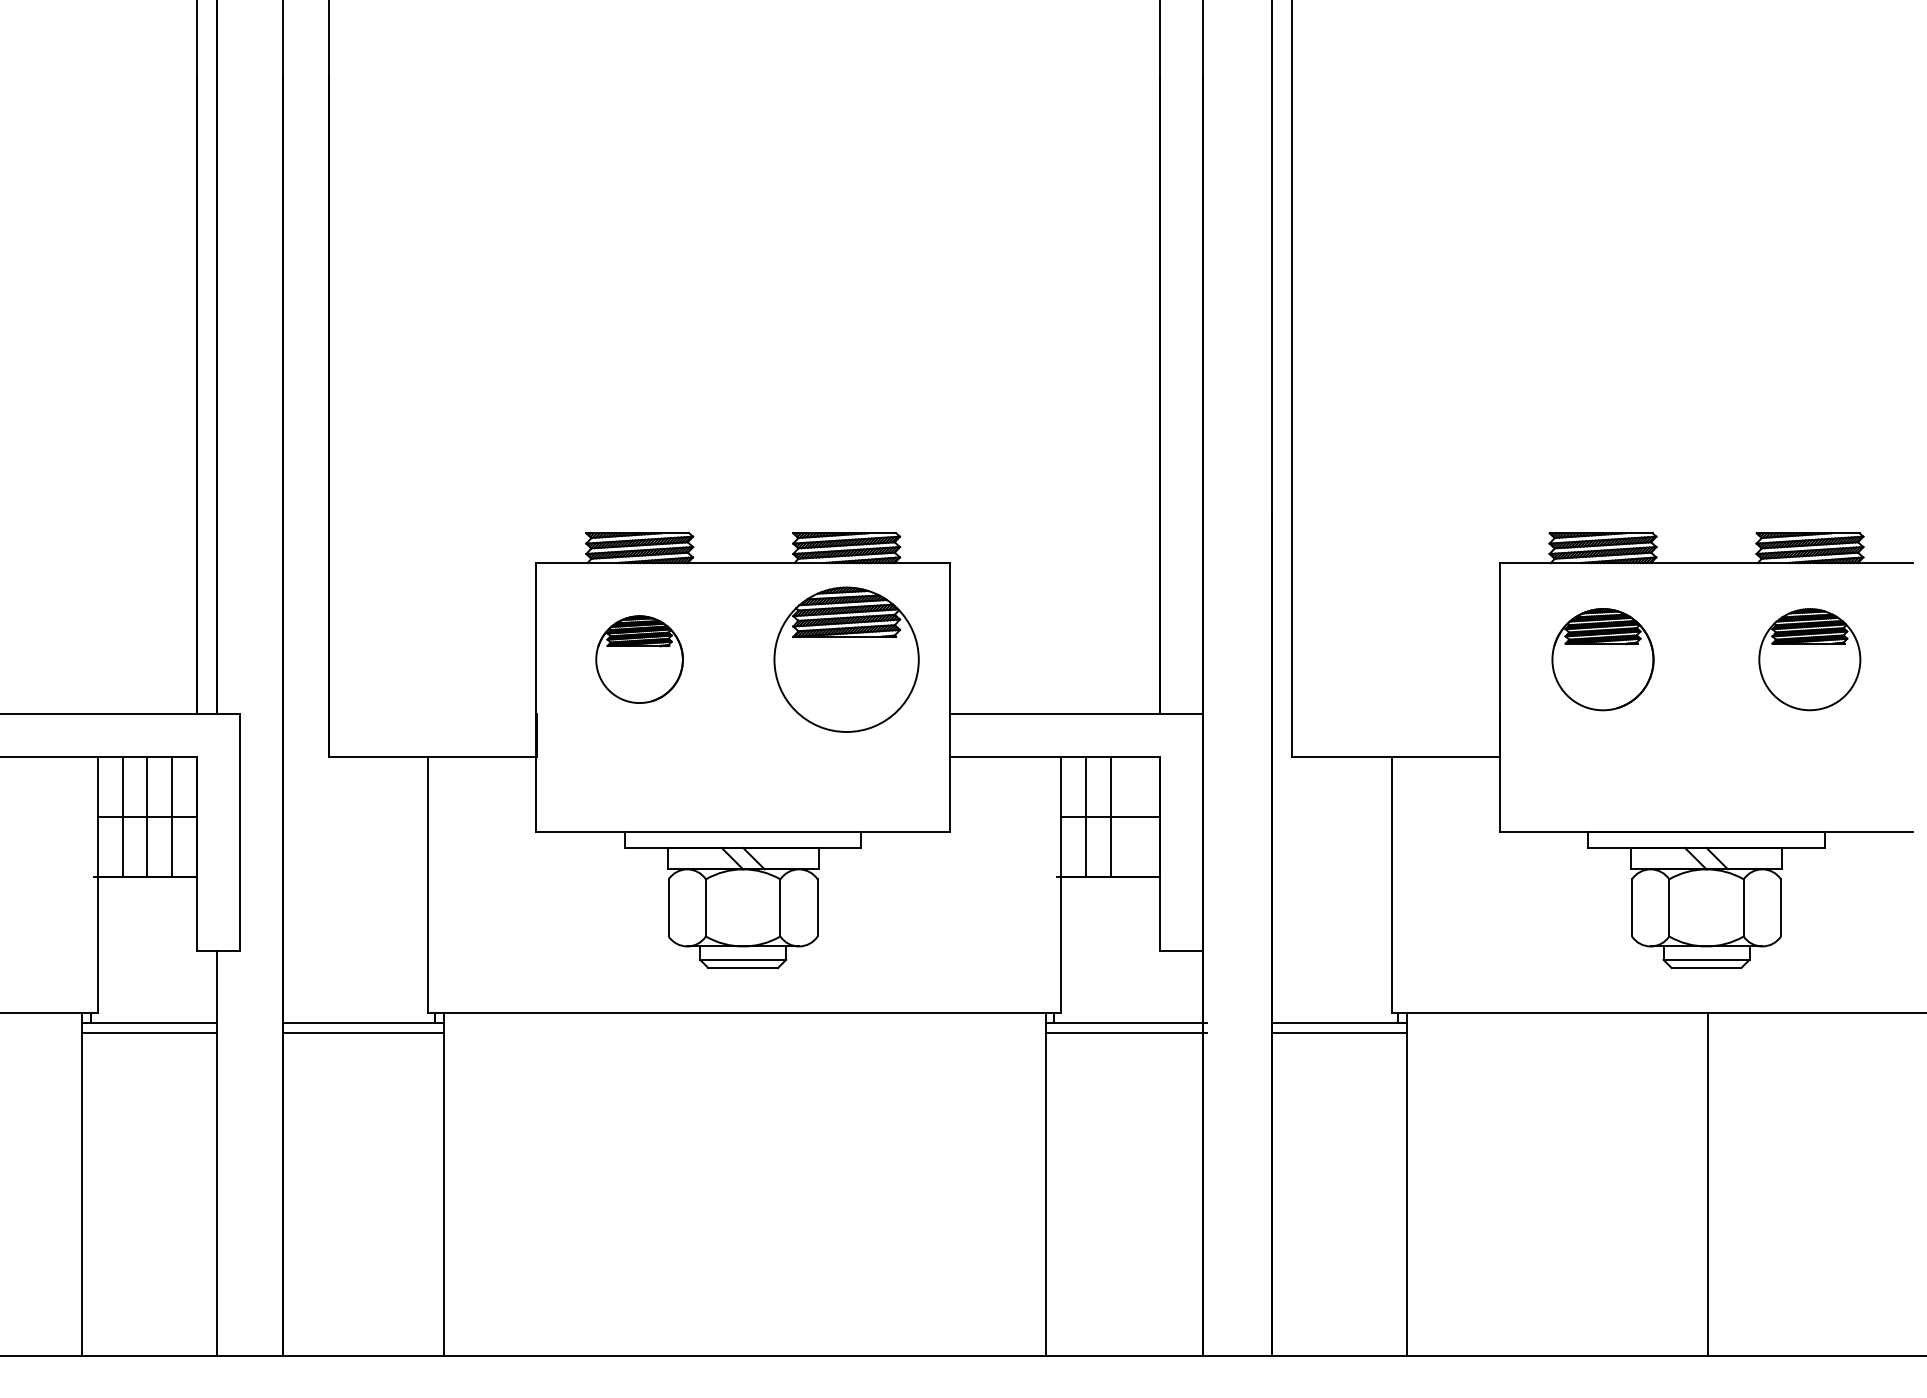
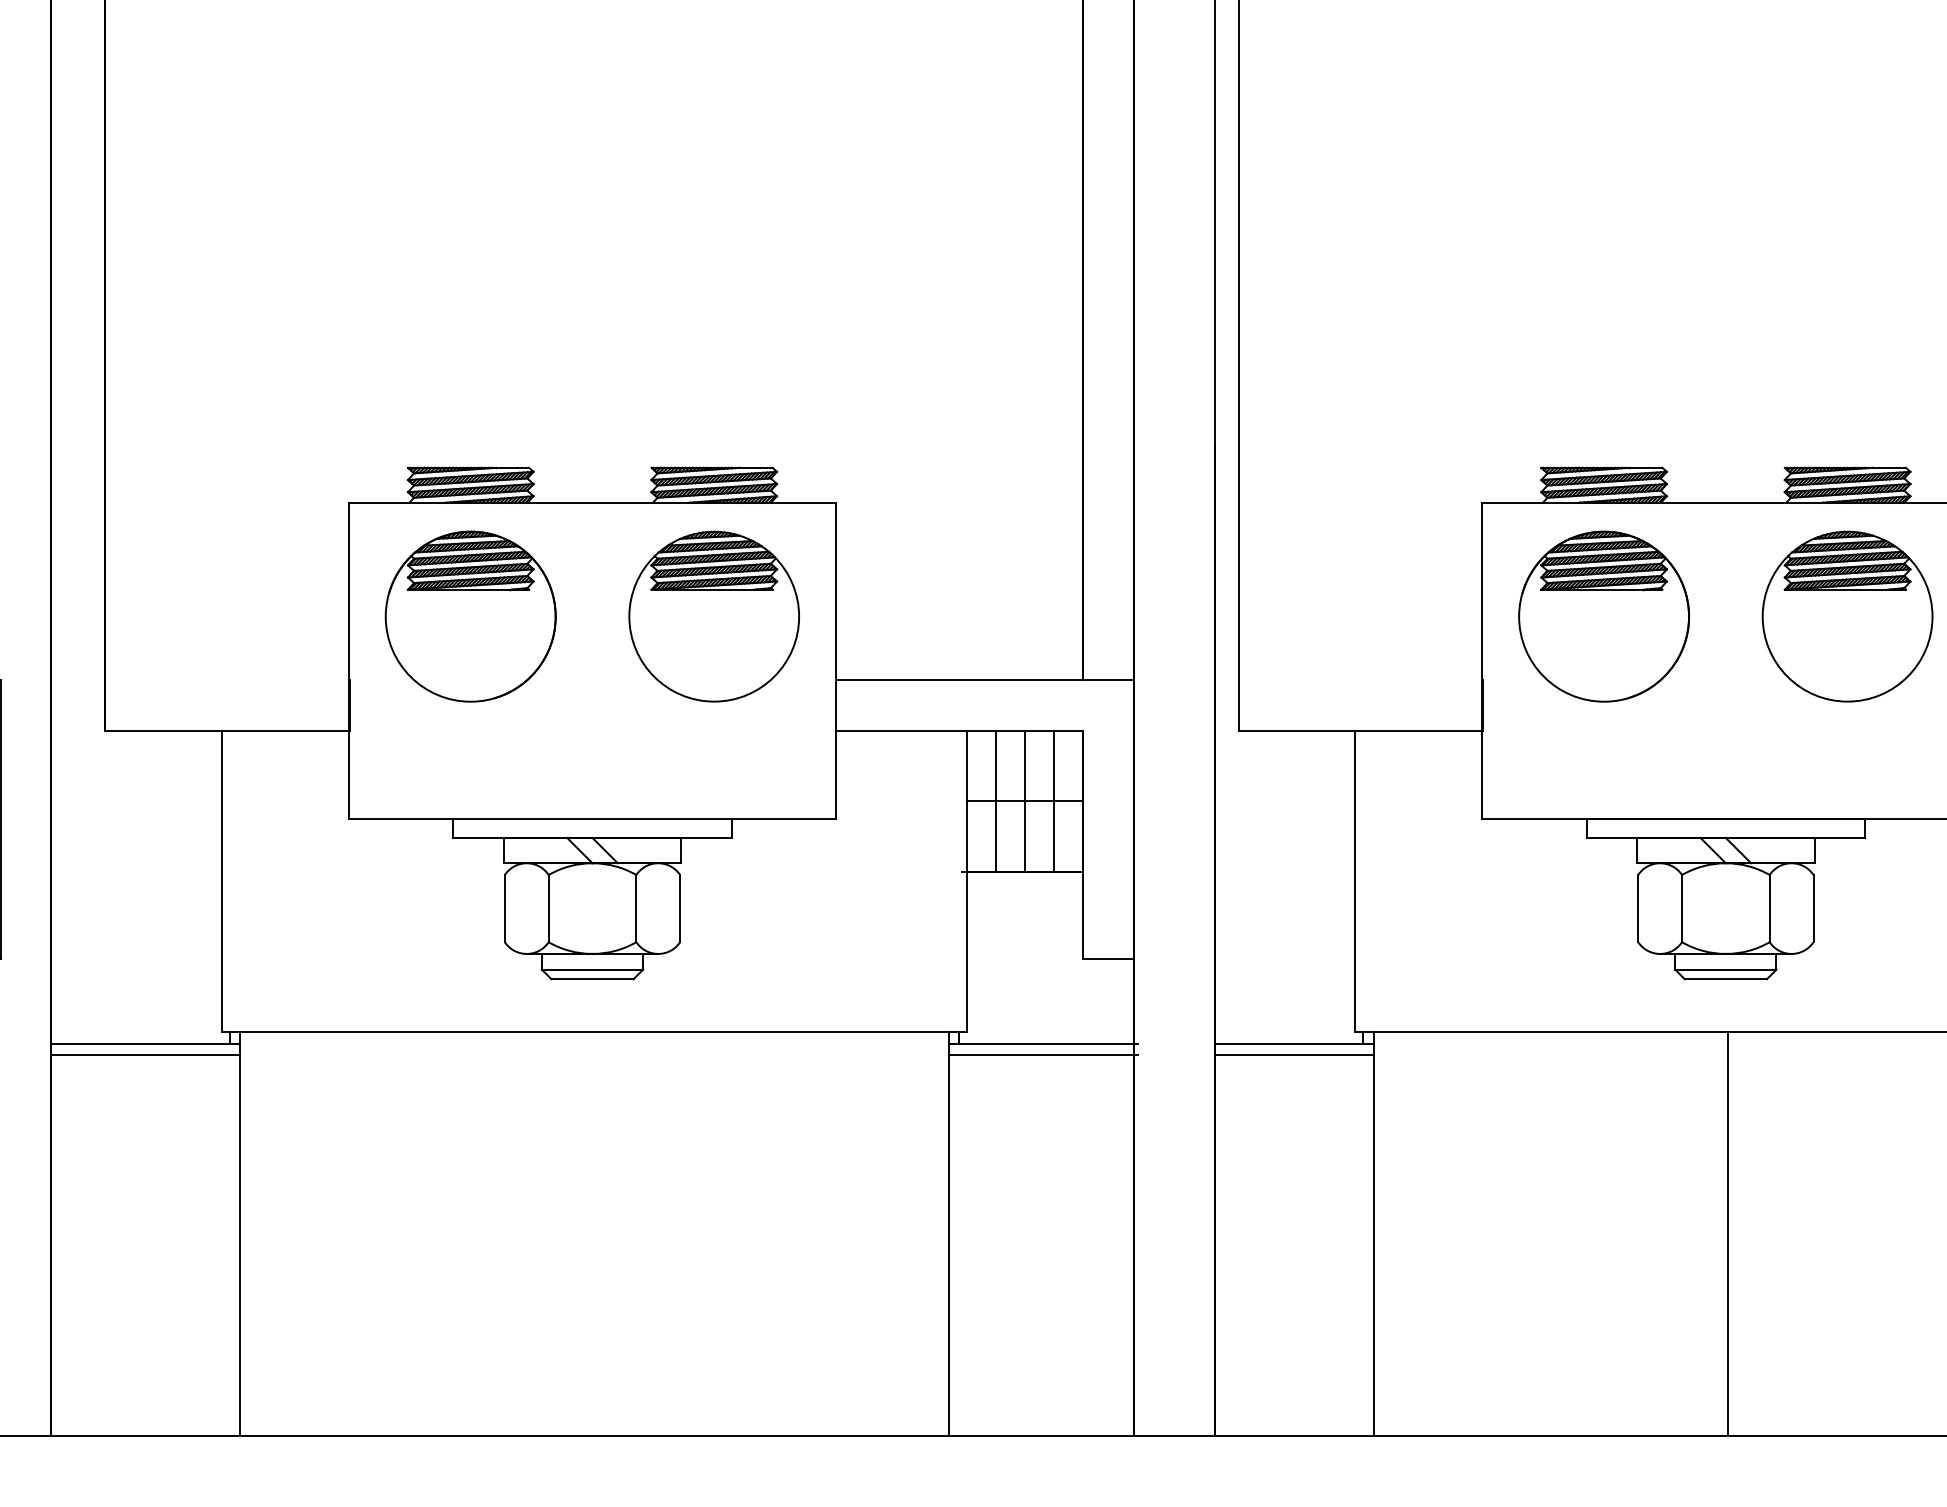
part: (639, 659) -> (470, 616), size x1.67
part: (1602, 659) -> (1603, 616), size x1.43
part: (1809, 659) -> (1847, 616), size x1.43
line: (1135, 816) -> (1054, 801), added

